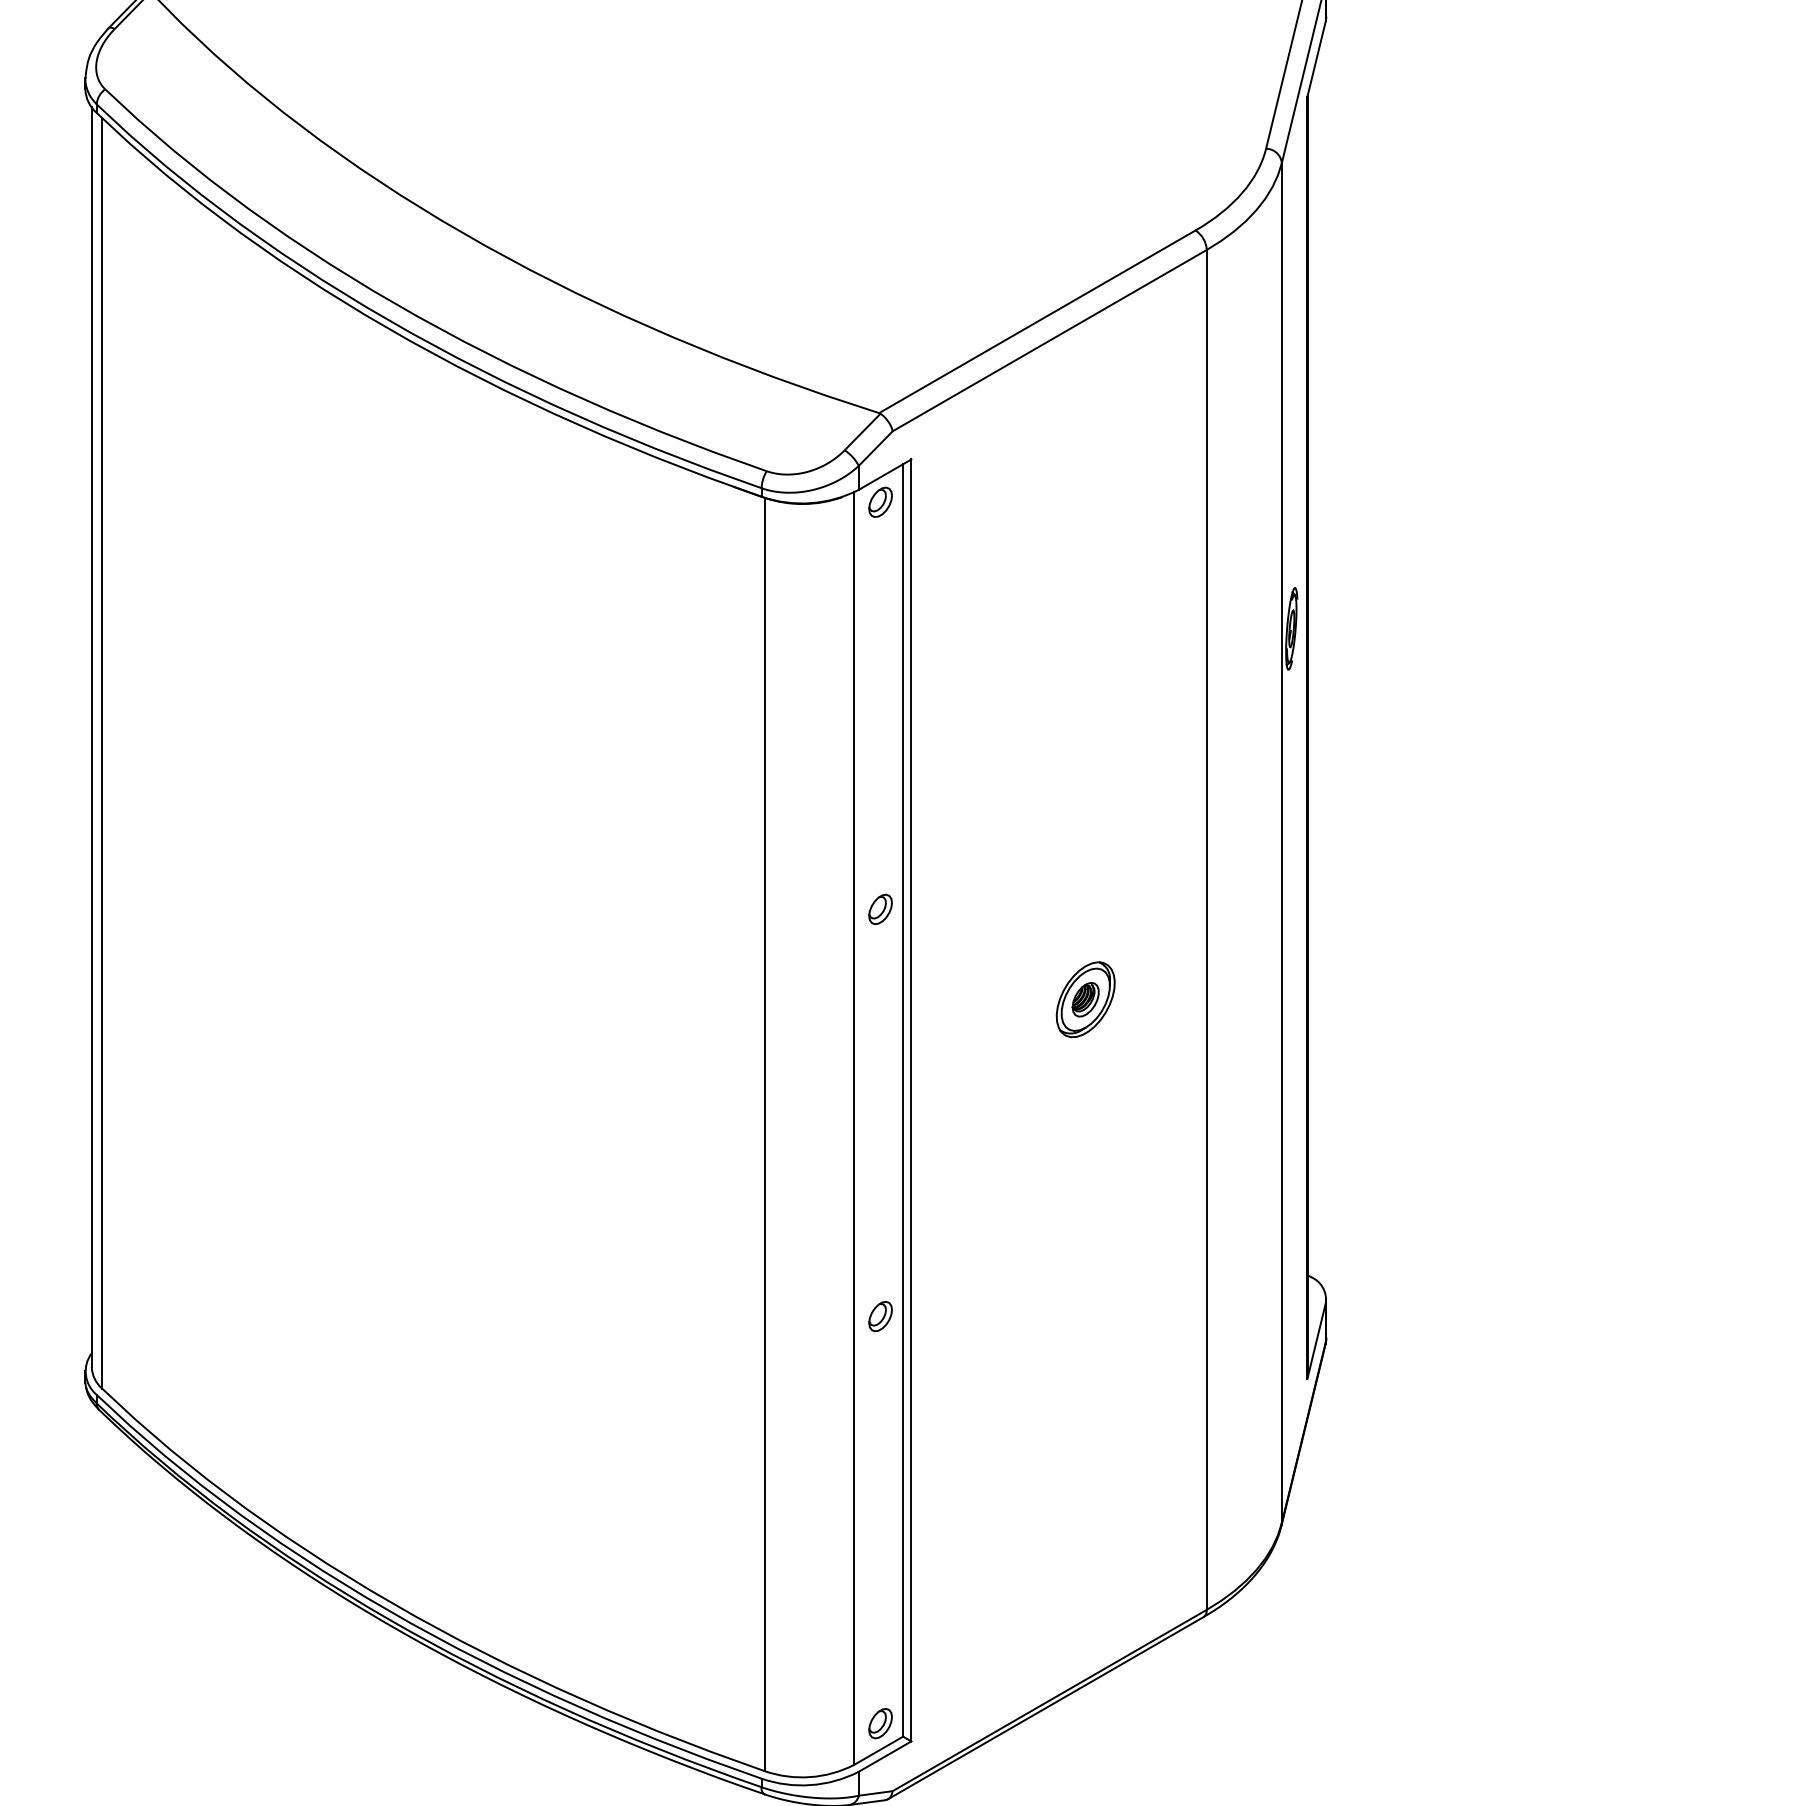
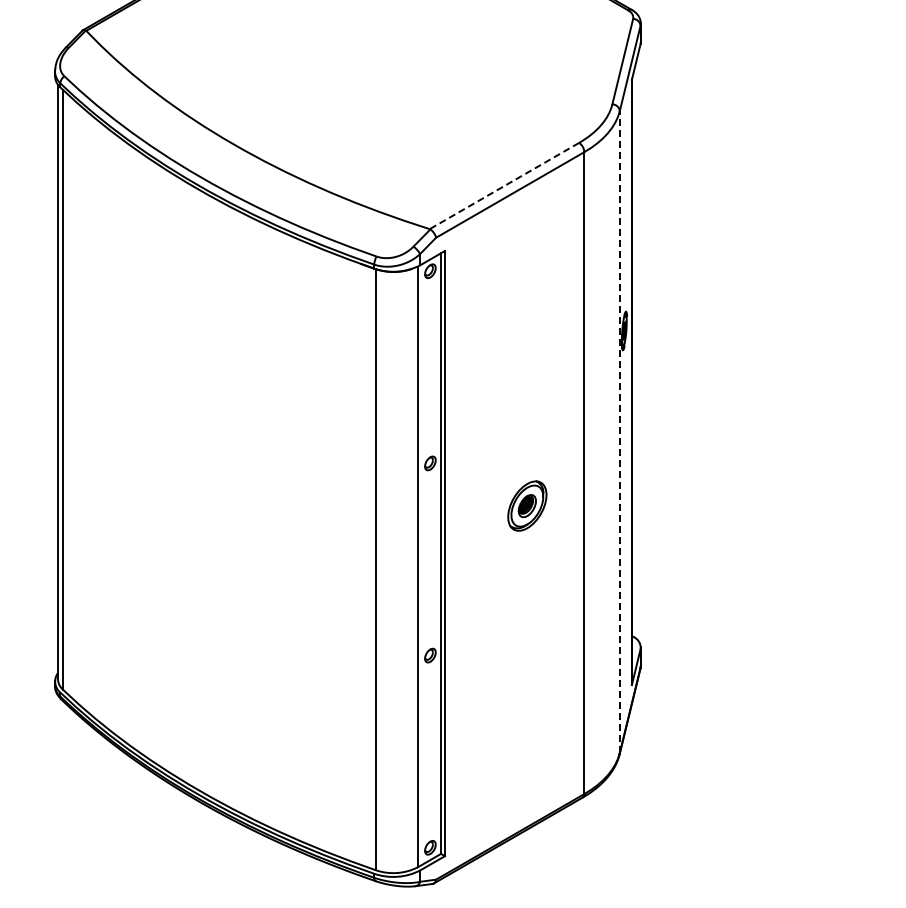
line: (1035, 322) -> (503, 186), solid -> dashed
line: (1281, 843) -> (619, 432), solid -> dashed
part: (1084, 998) -> (526, 505), size x1.4

